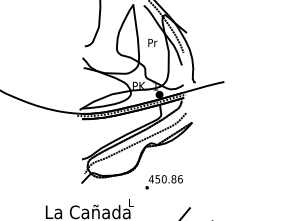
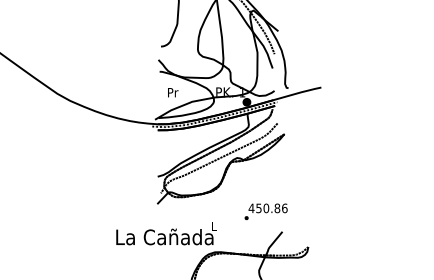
text: (153, 42) -> (173, 92), moved
text: (163, 181) -> (265, 211), moved

